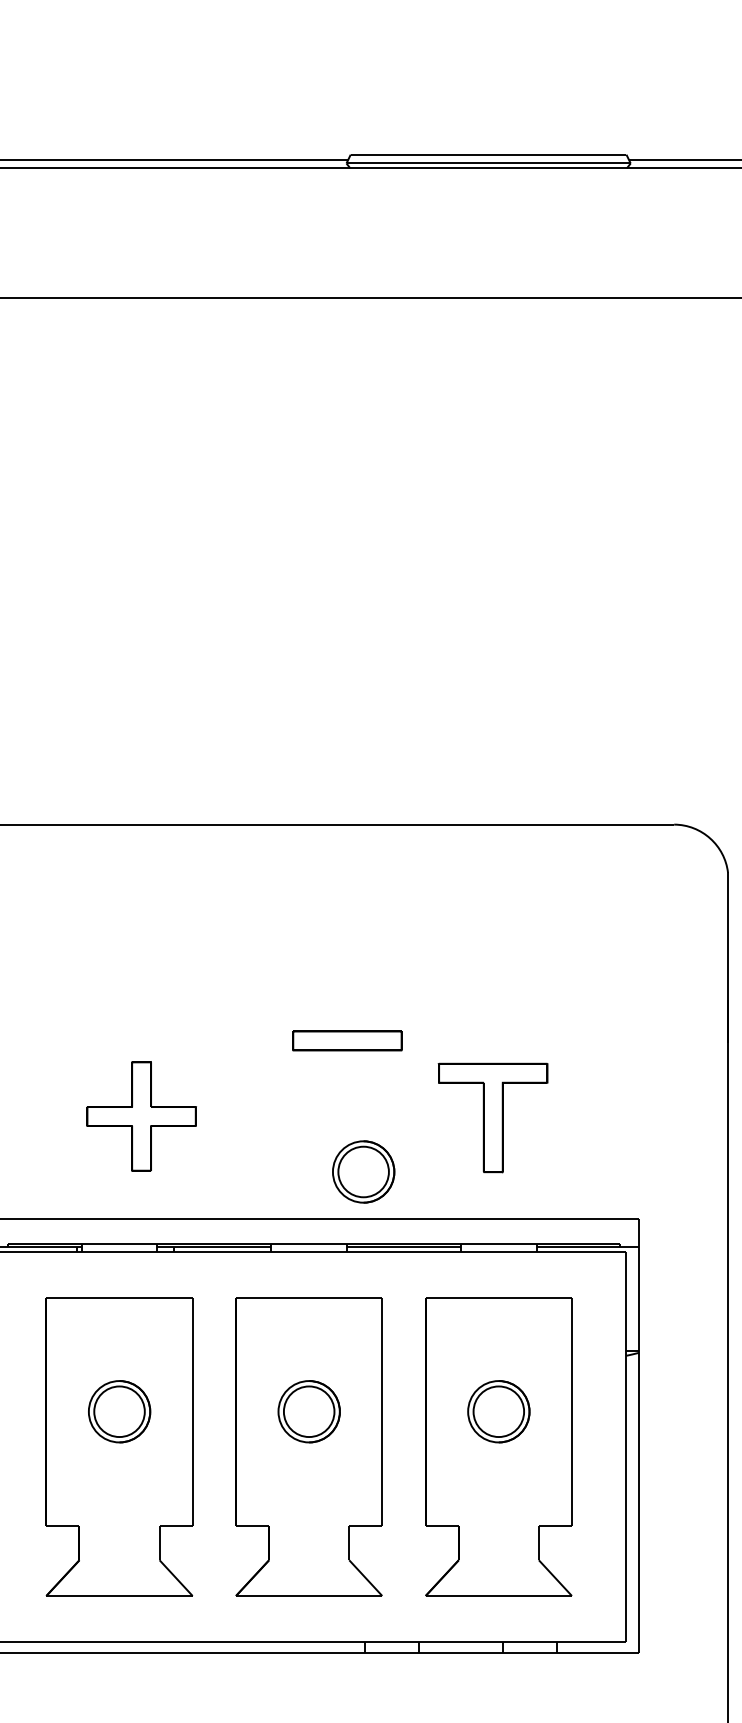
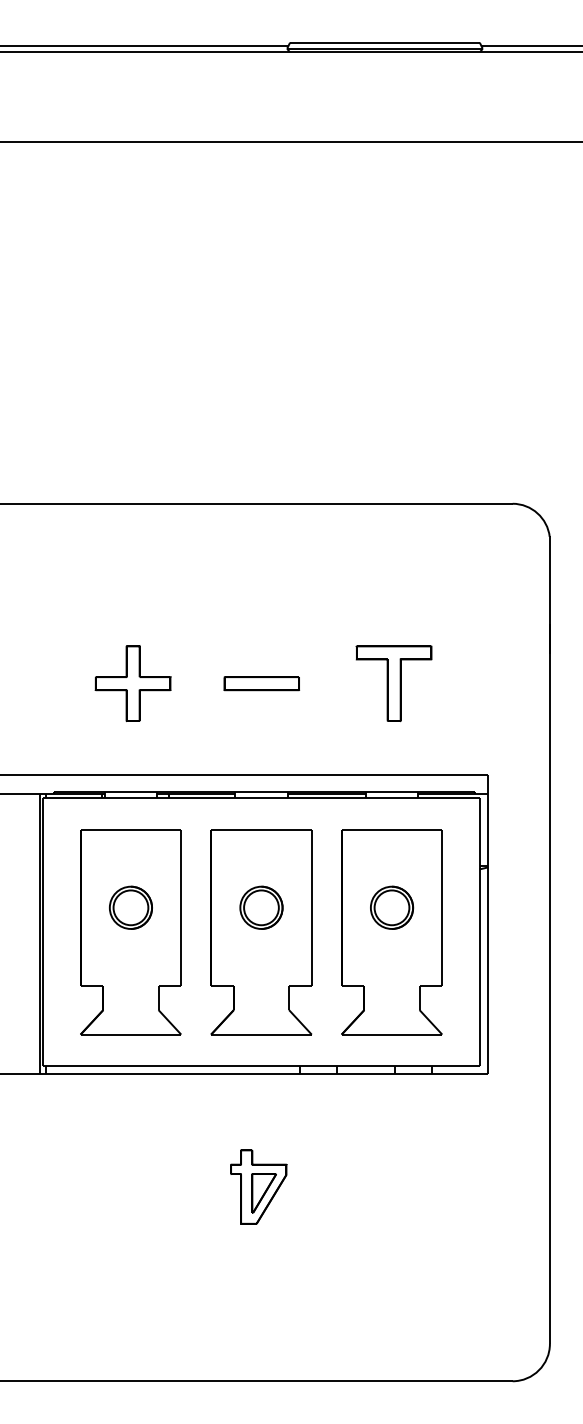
part: (347, 1040) -> (261, 683), moved
part: (140, 1116) -> (132, 683), moved
part: (492, 1117) -> (393, 683), moved
part: (362, 1171) -> (298, 742), removed

